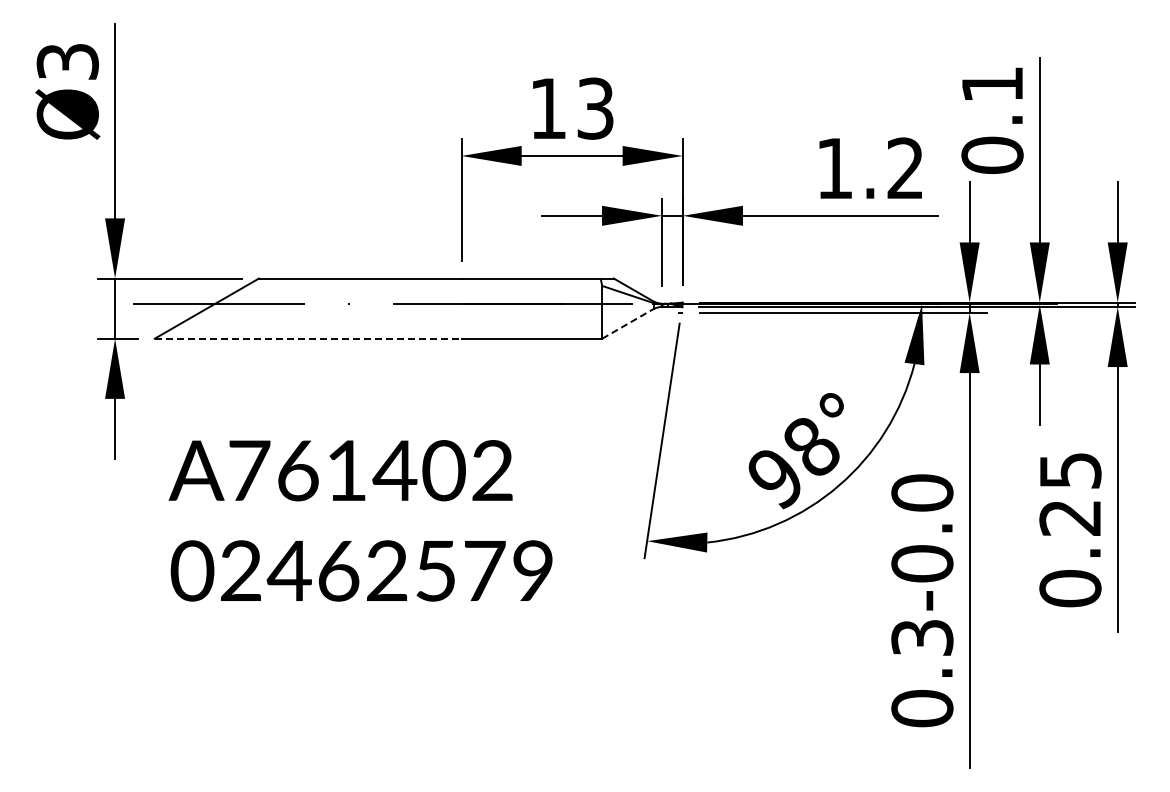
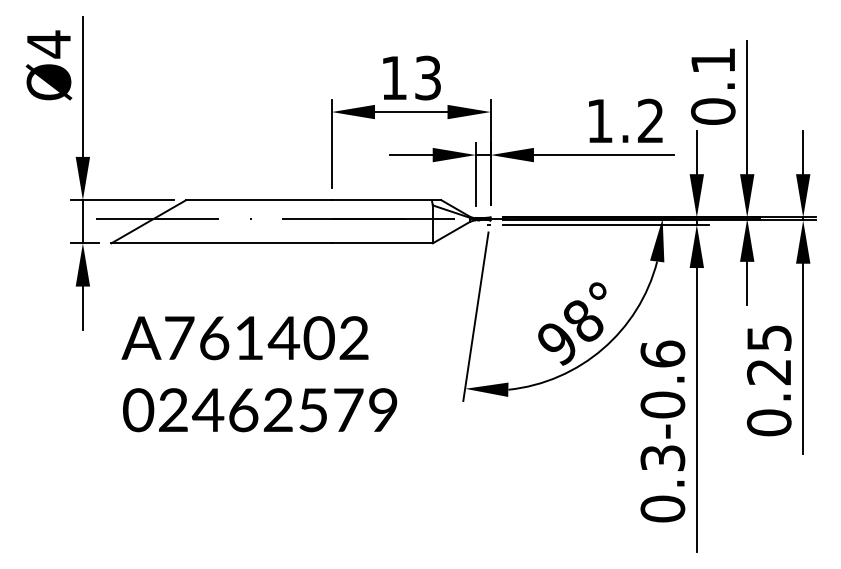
text: (67, 61) -> (48, 44), Ø3 -> Ø4
line: (628, 323) -> (451, 232), dashed -> solid
line: (308, 338) -> (221, 243), dashed -> solid
text: (922, 492) -> (662, 353), 0.3-0.0 -> 0.3-0.6

